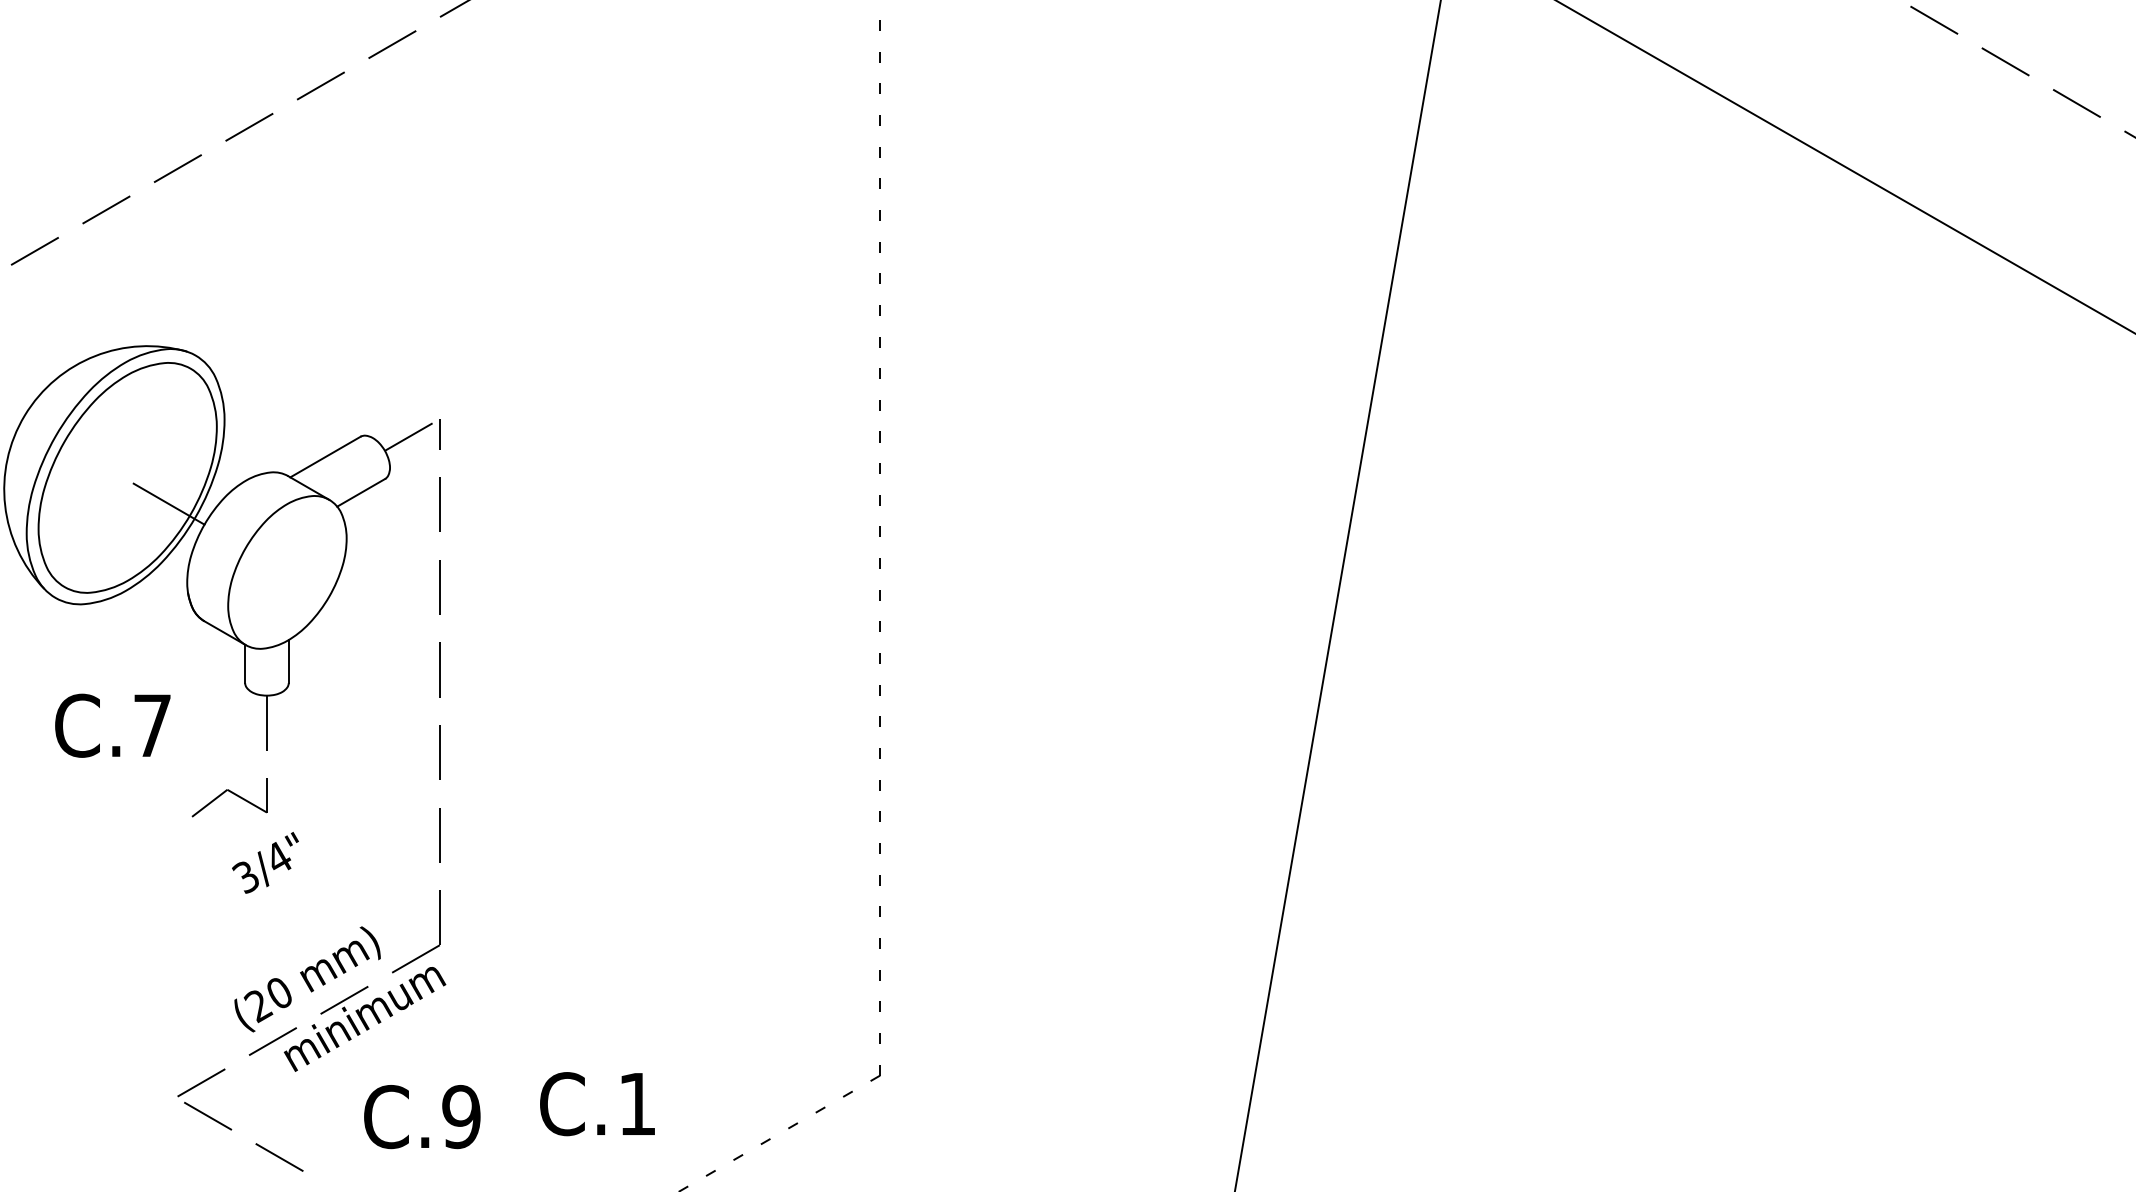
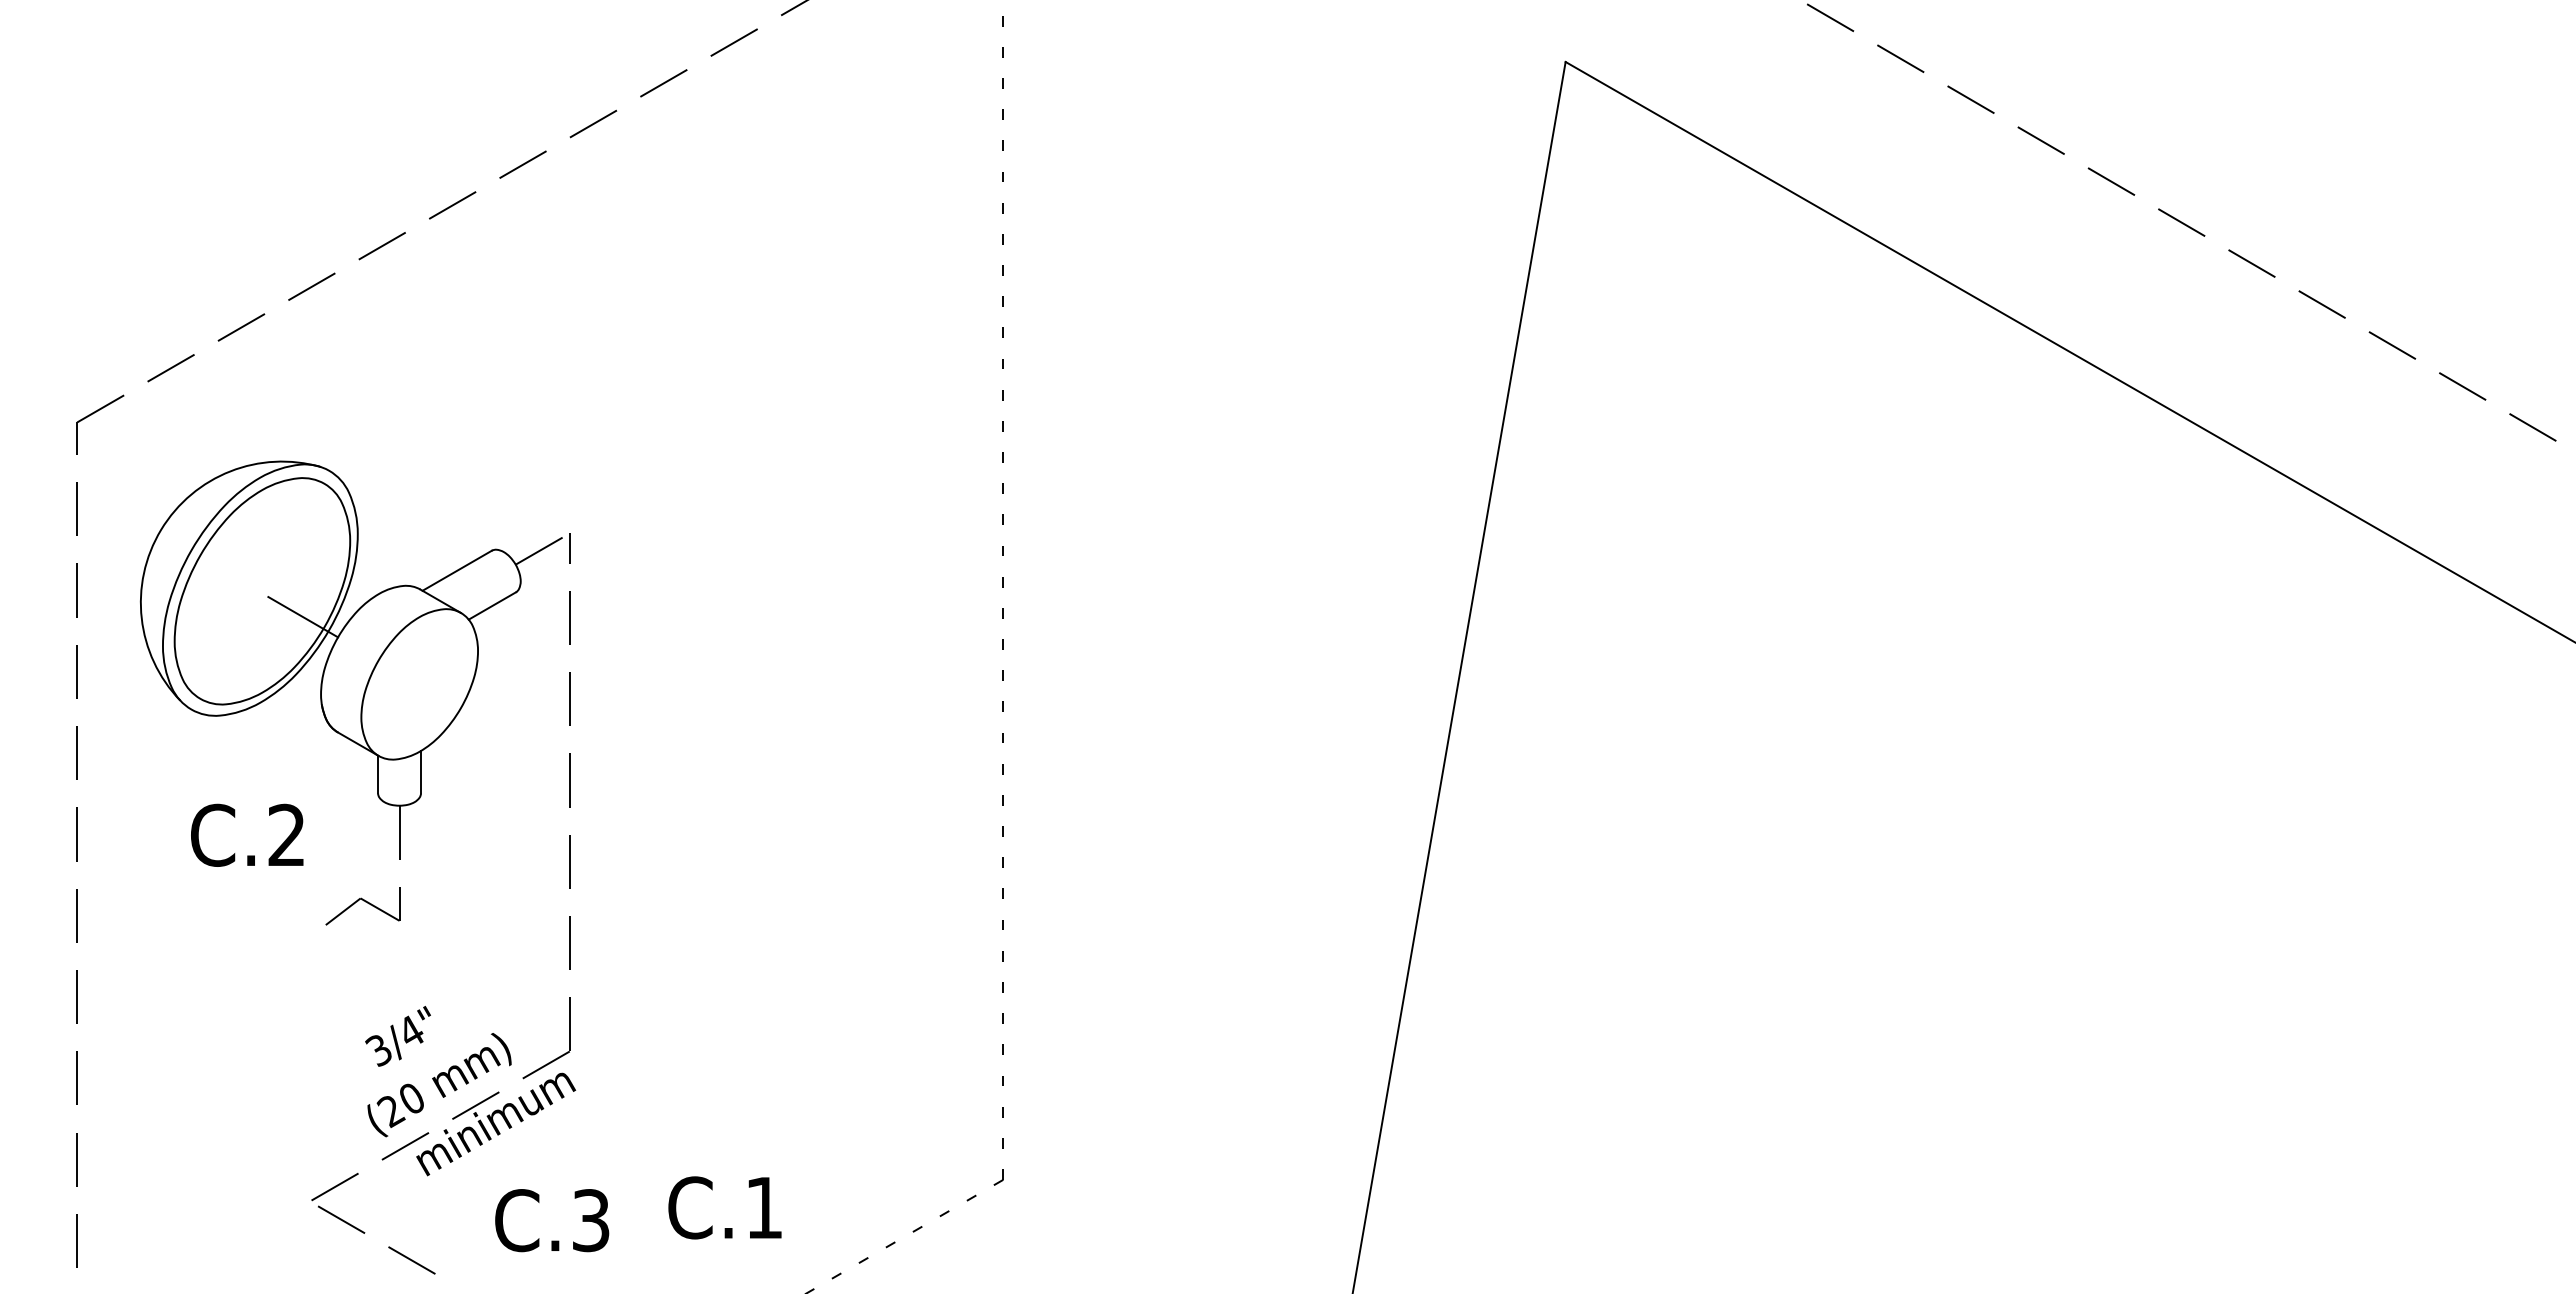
text: (152, 724) -> (286, 834), C.7 -> C.2
text: (264, 863) -> (397, 1036), moved
text: (460, 1116) -> (590, 1220), C.9 -> C.3

